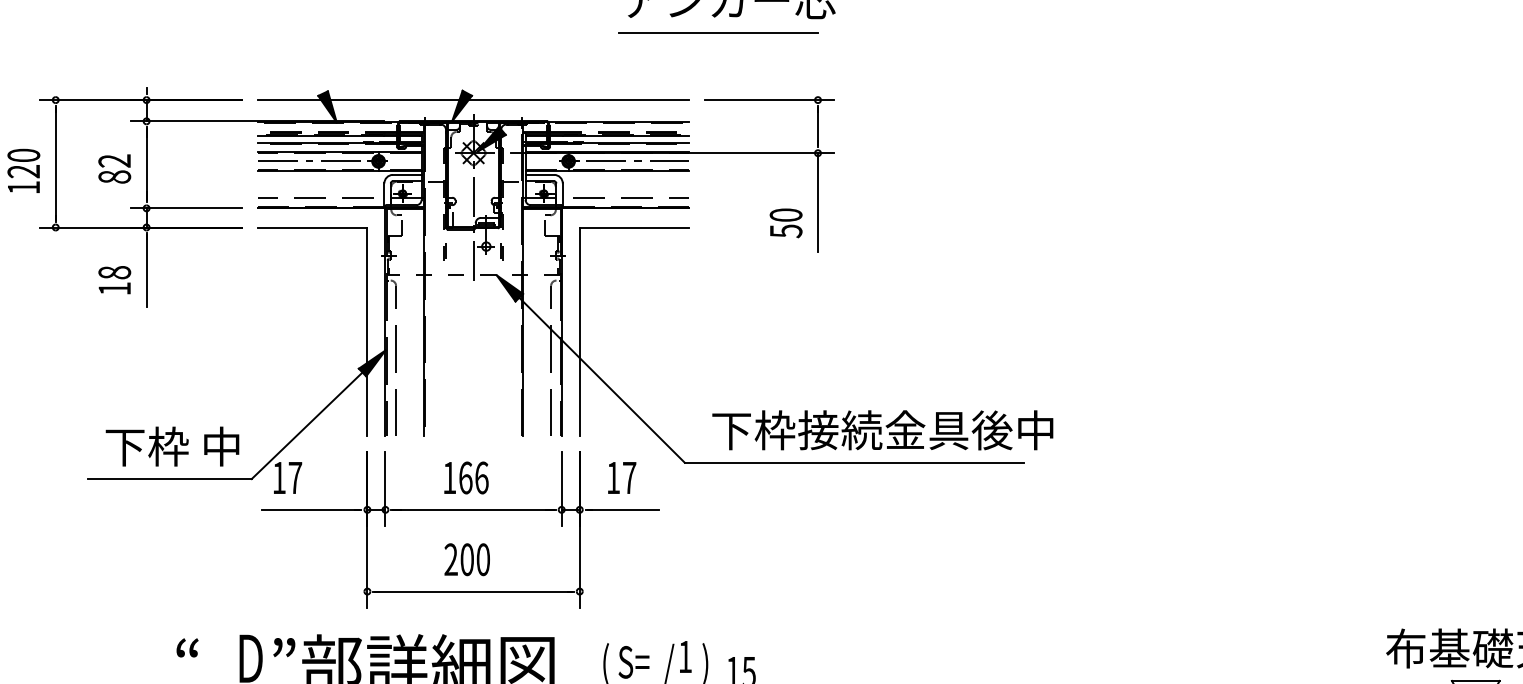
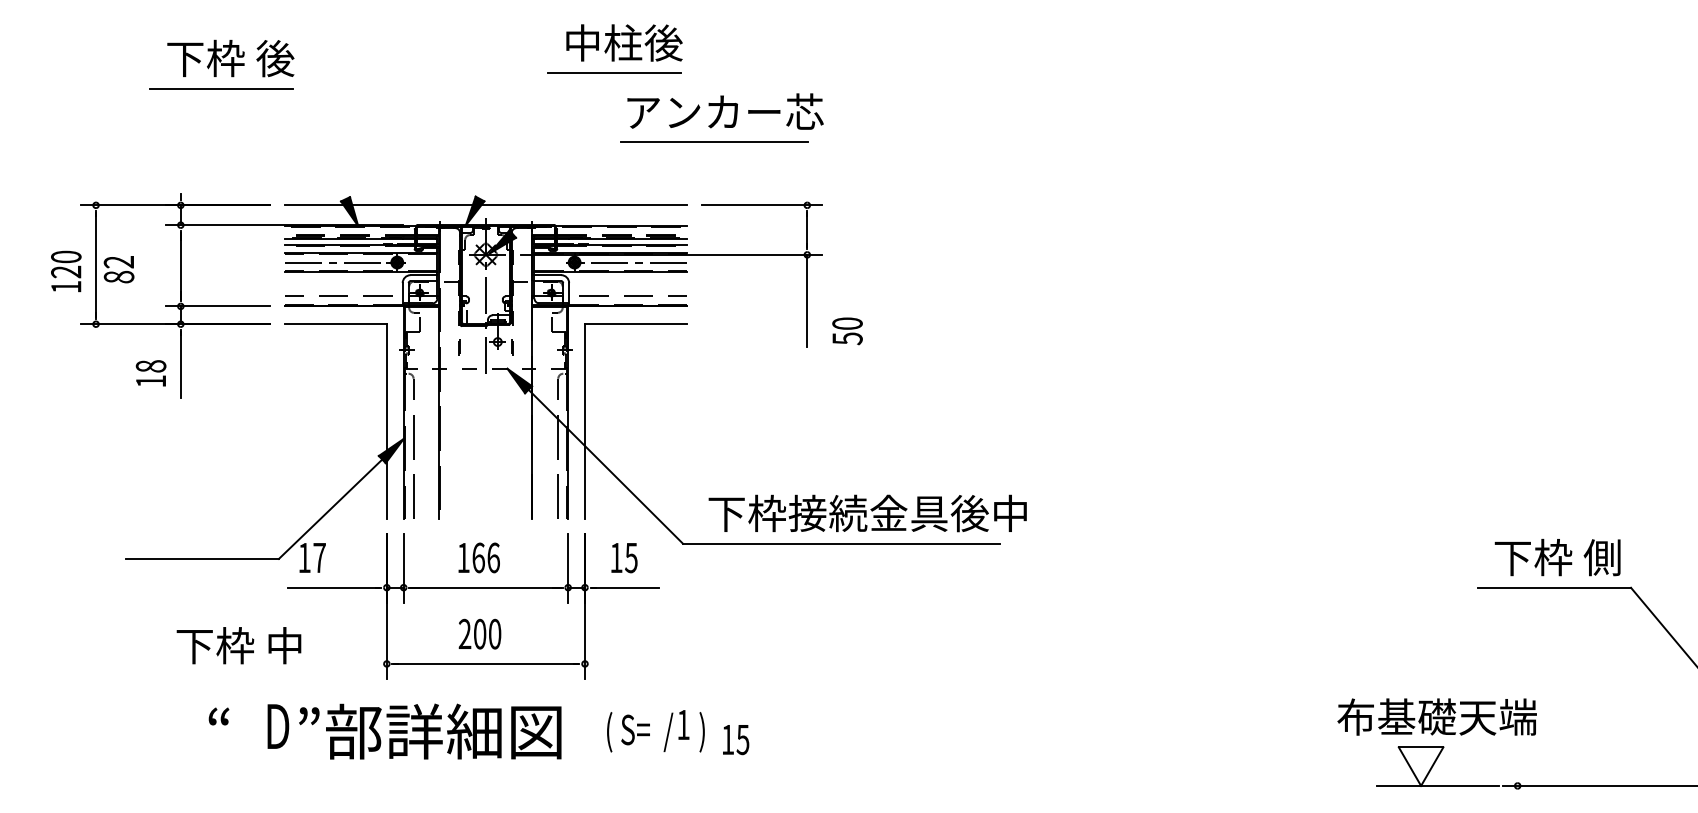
text: (114, 168) -> (118, 269), moved
text: (786, 223) -> (847, 331), moved
text: (171, 446) -> (238, 645), moved
text: (629, 478) -> (631, 558), 17 -> 15

